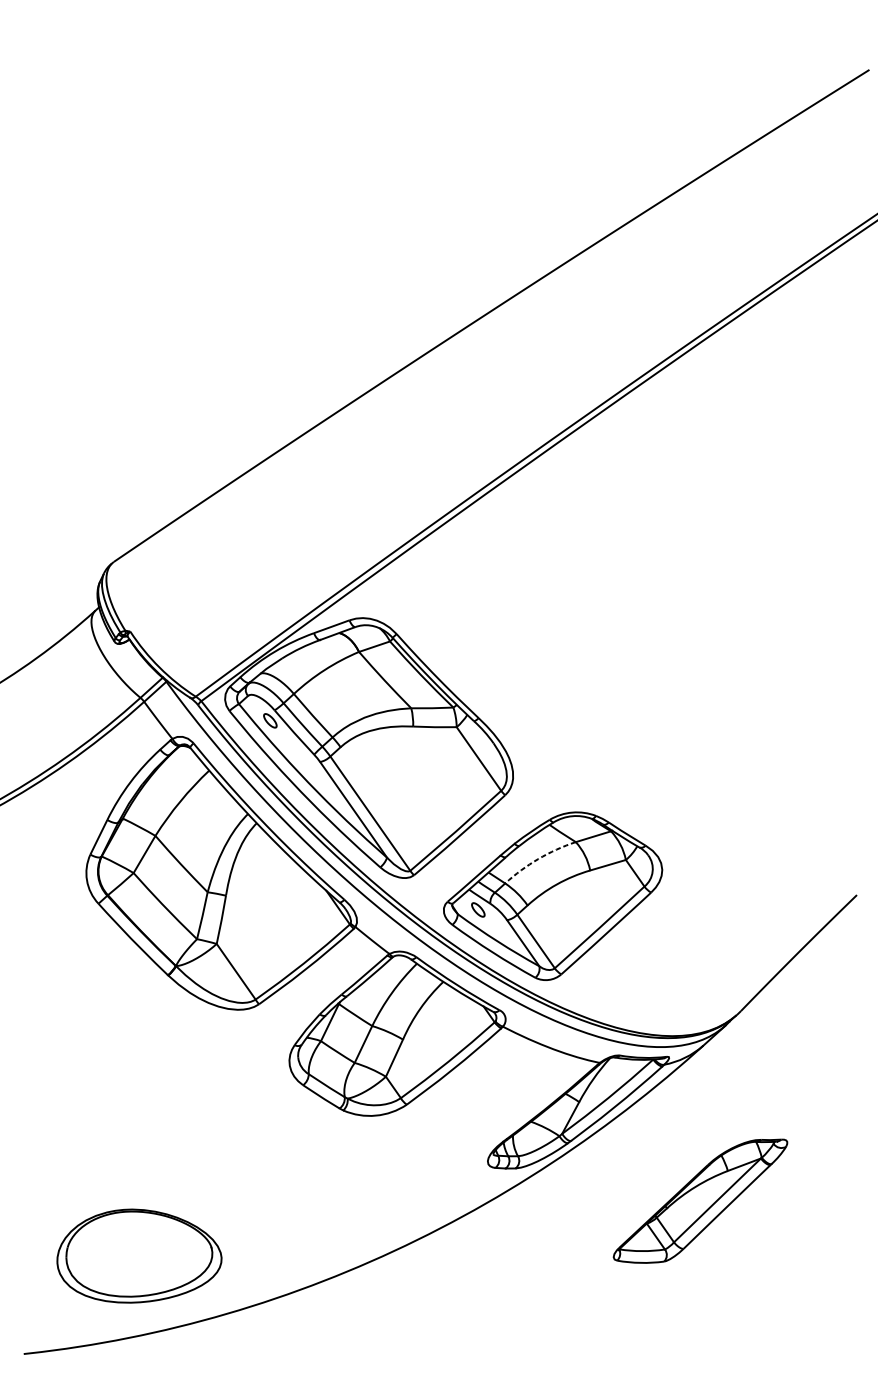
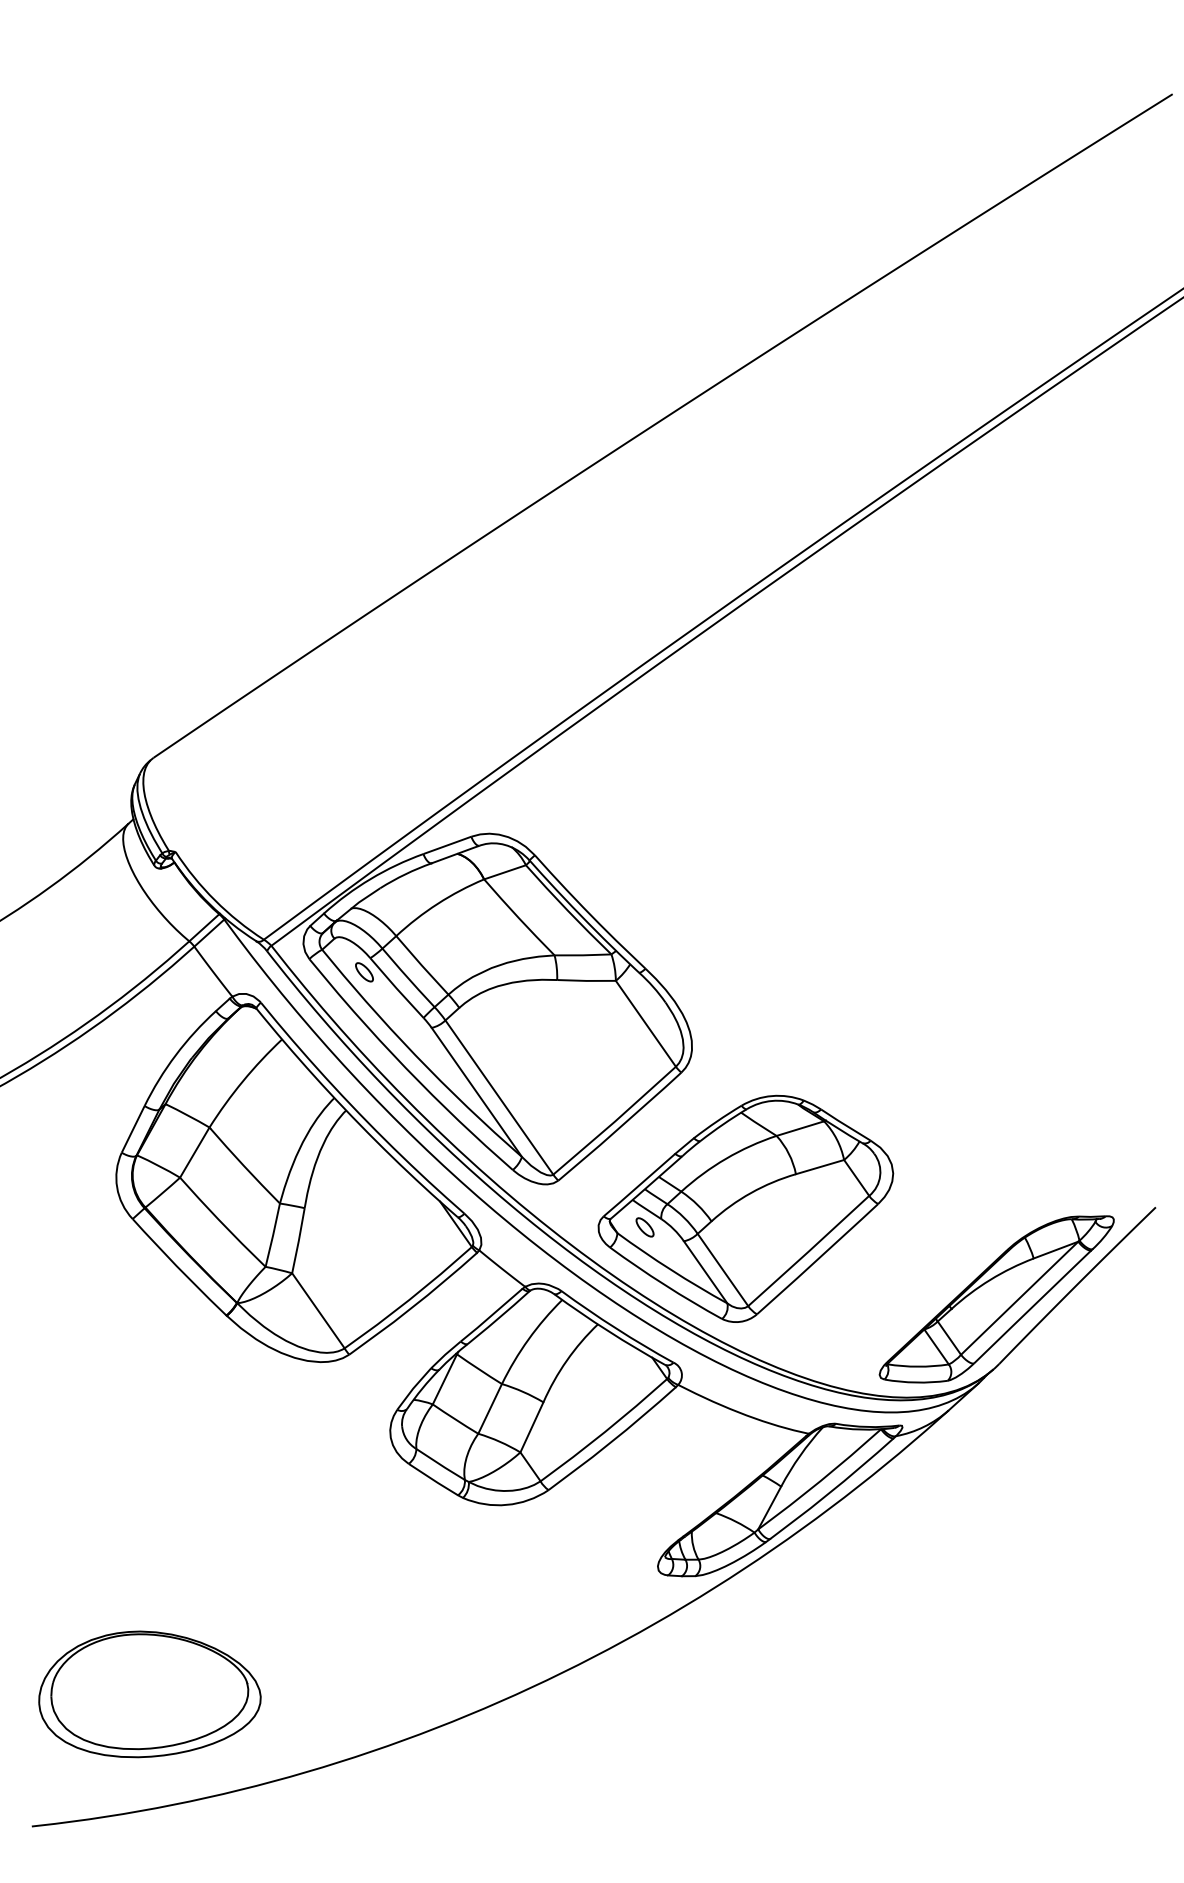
arc: (538, 858) -> (726, 1158), dashed -> solid
part: (700, 1201) -> (996, 1299), moved
part: (139, 1256) -> (149, 1694), moved

